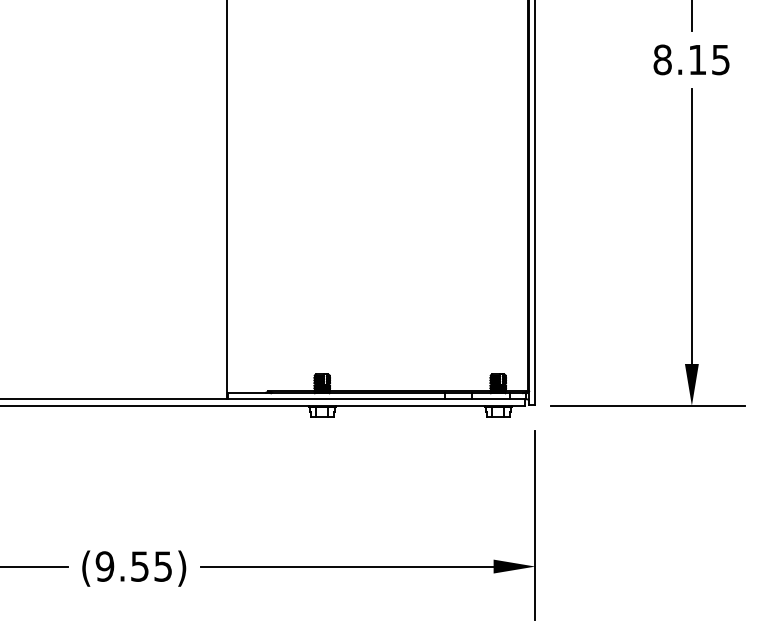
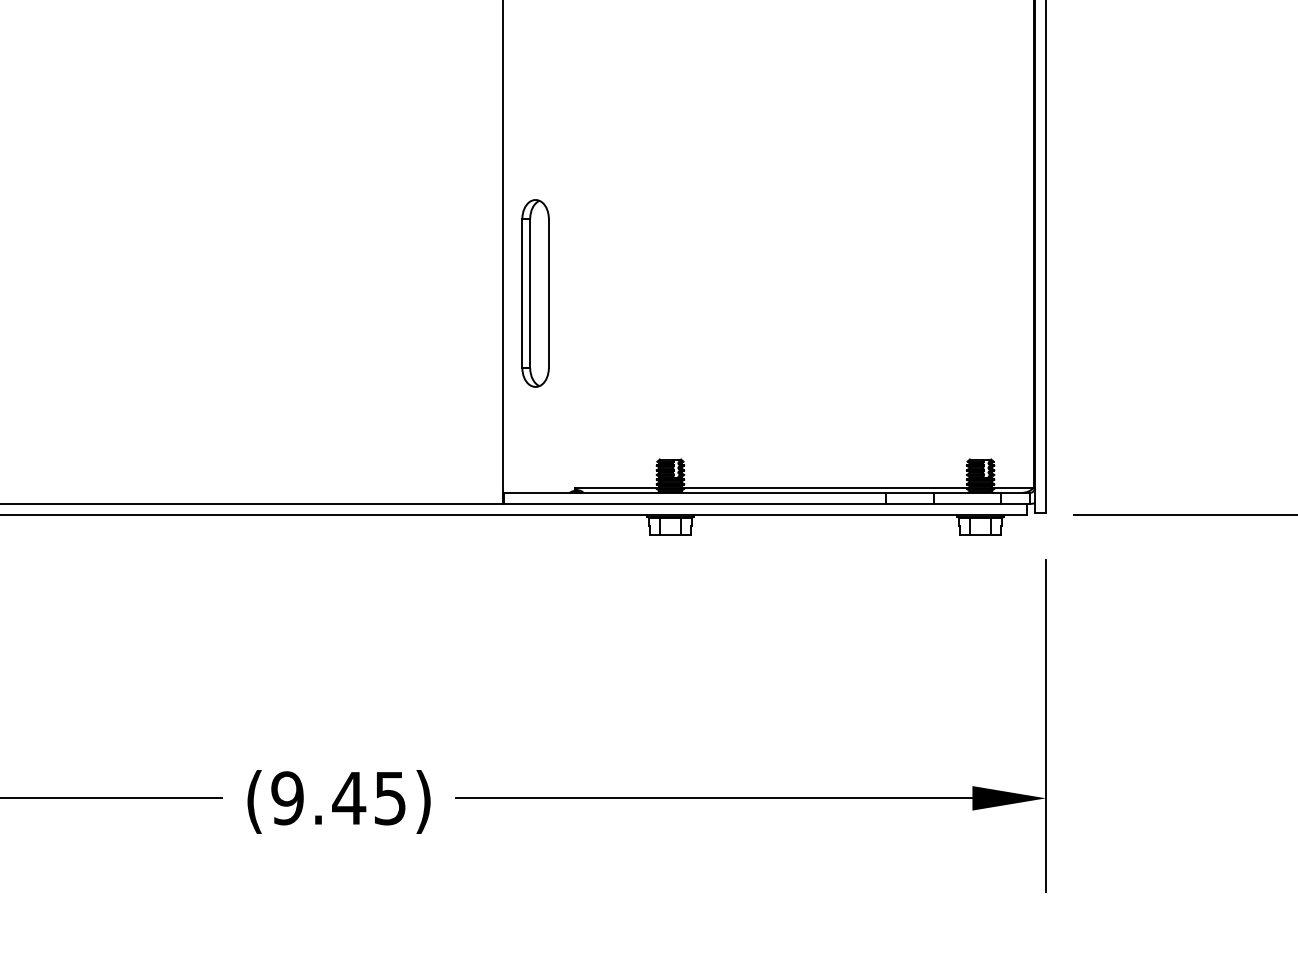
part: (245, 279) -> (535, 292), added
text: (139, 566) -> (348, 798), (9.55) -> (9.45)

